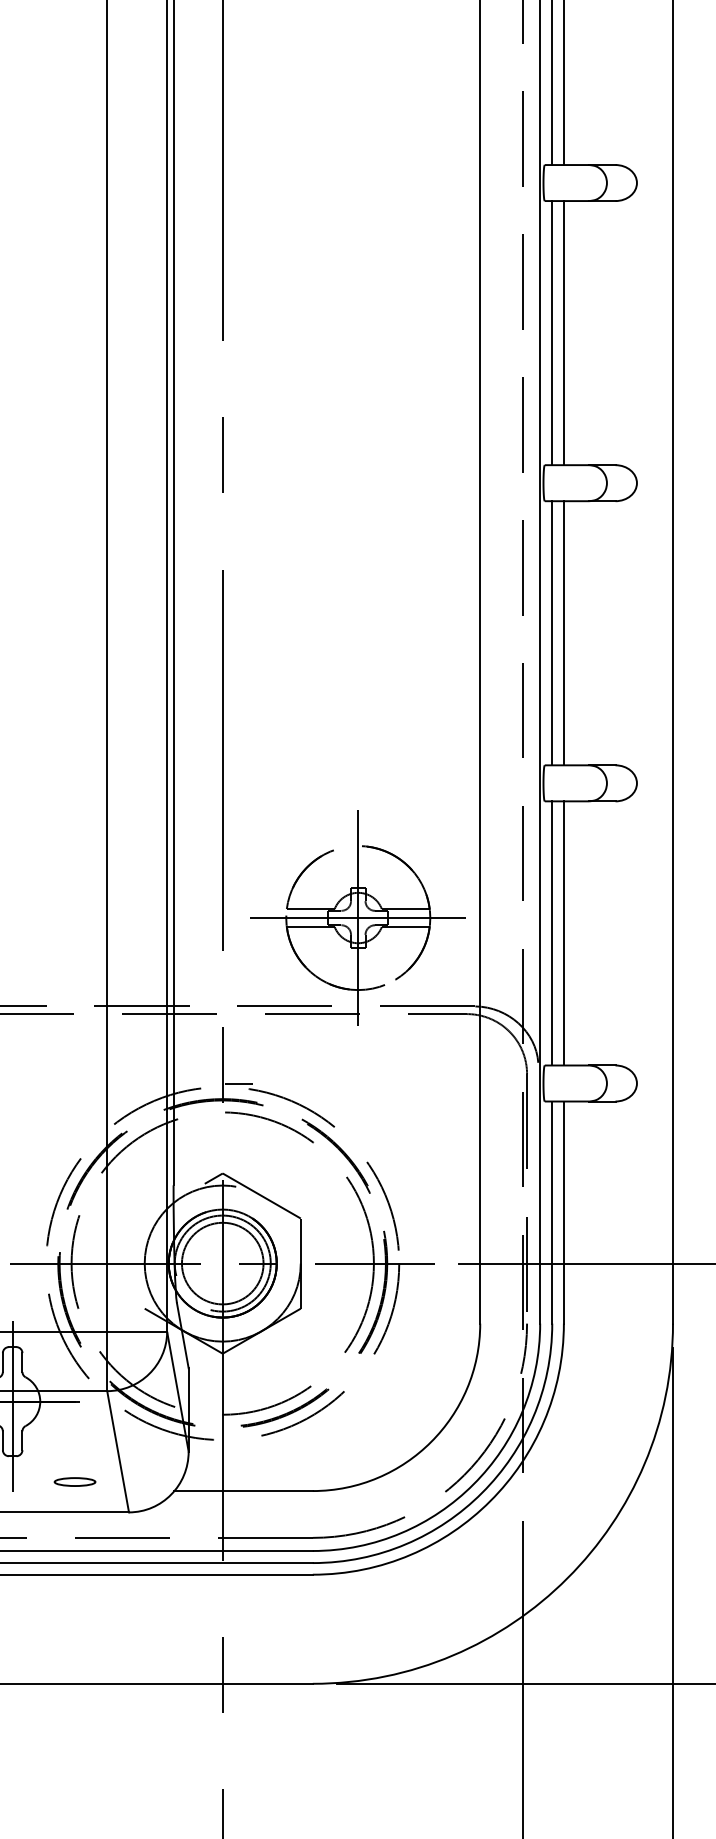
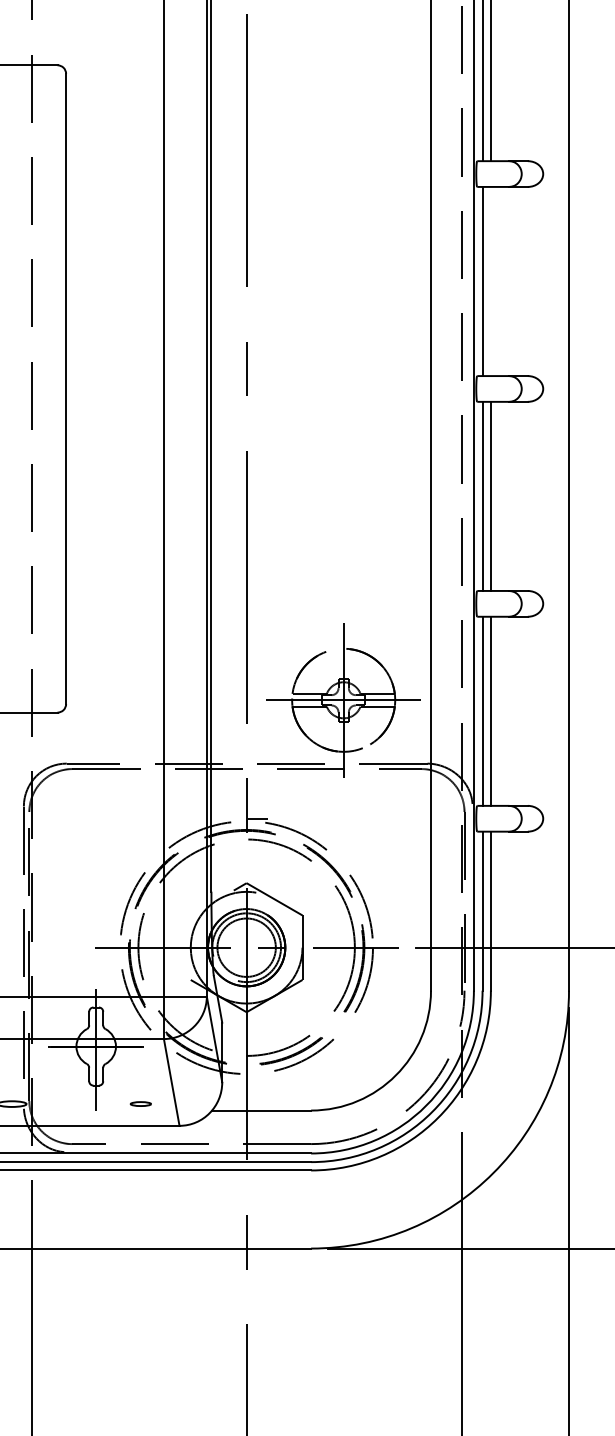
line: (563, 333) -> (490, 281), removed
part: (74, 1481) -> (140, 1103), size x0.7

